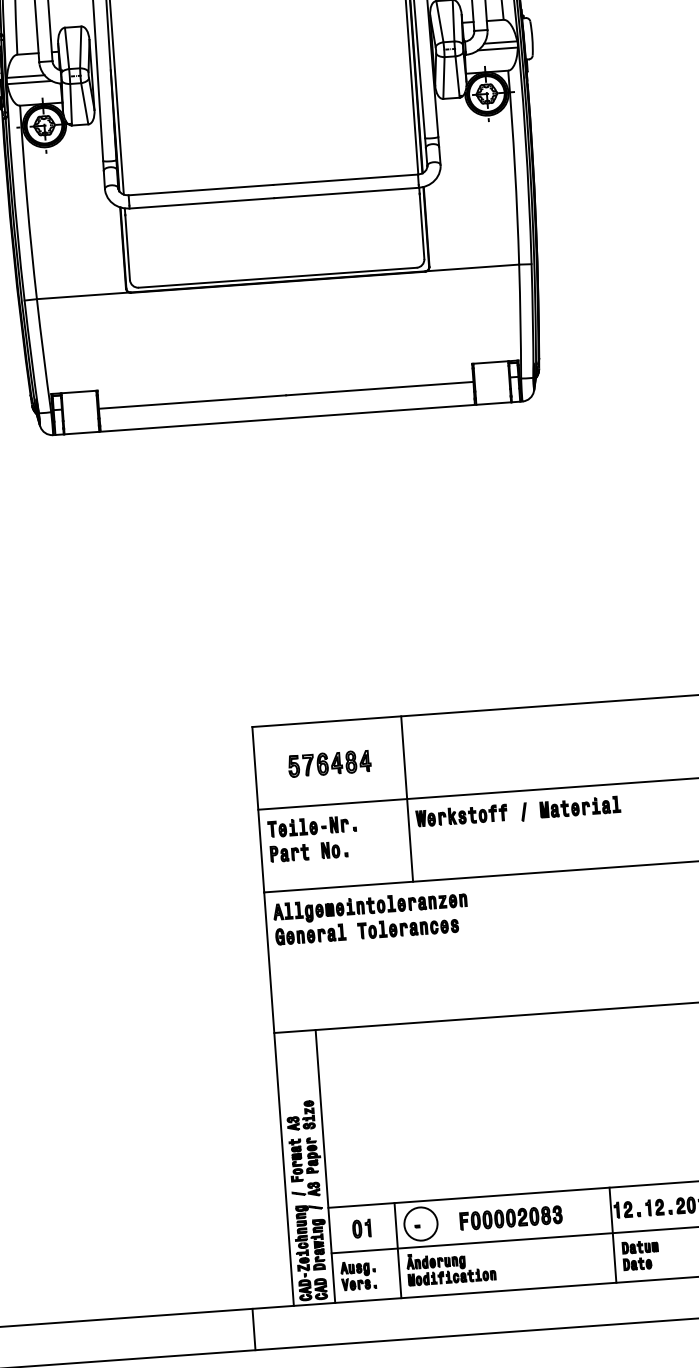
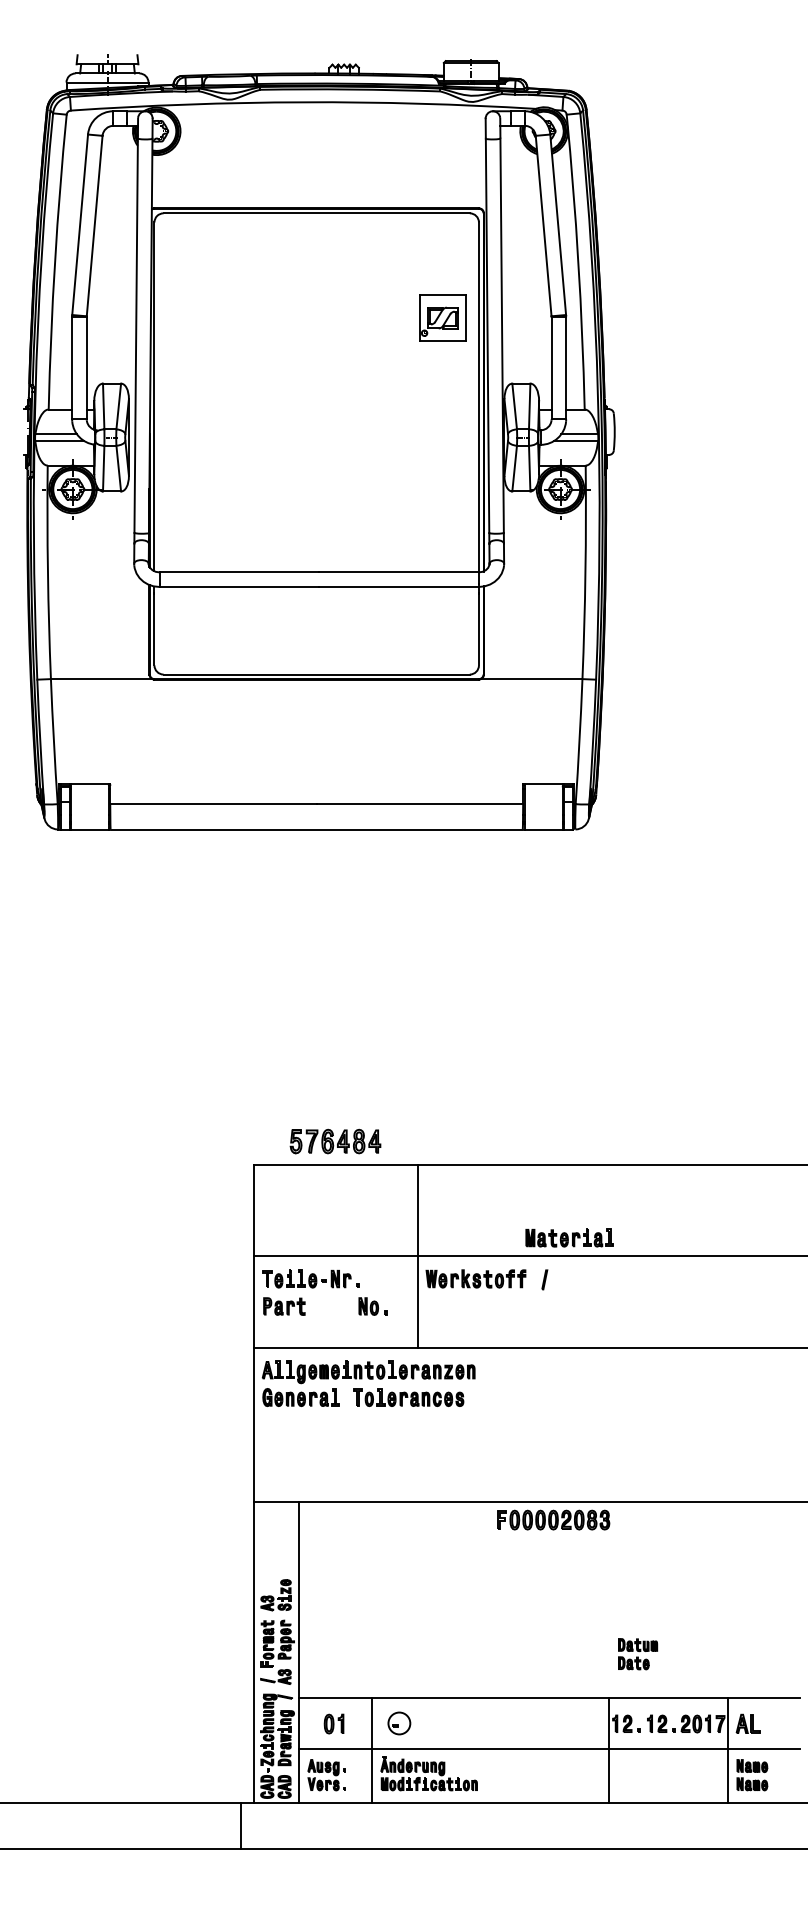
part: (329, 763) -> (335, 1141), moved
part: (579, 806) -> (569, 1237), moved
part: (334, 850) -> (372, 1306), moved
part: (510, 1217) -> (553, 1519), moved
circle: (421, 1224) -> (399, 1723), size x0.6
part: (641, 1255) -> (638, 1654), moved
line: (253, 1329) -> (240, 1825), moved

